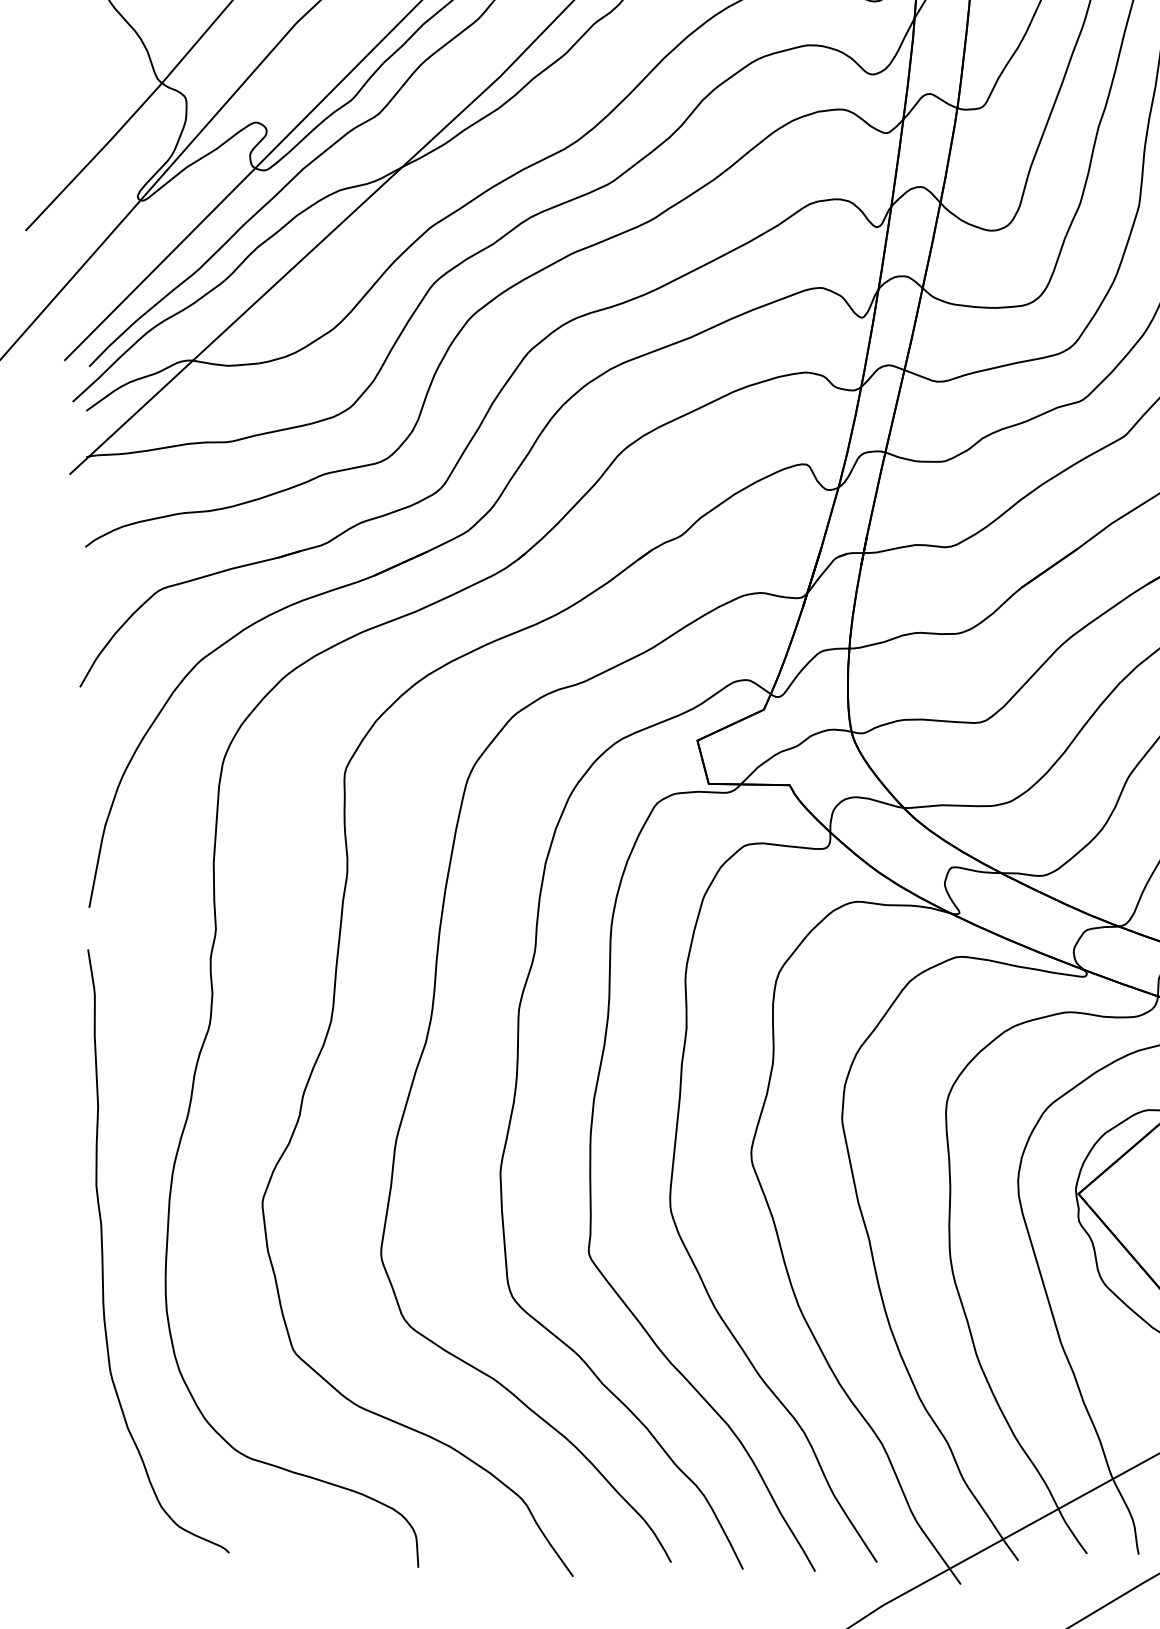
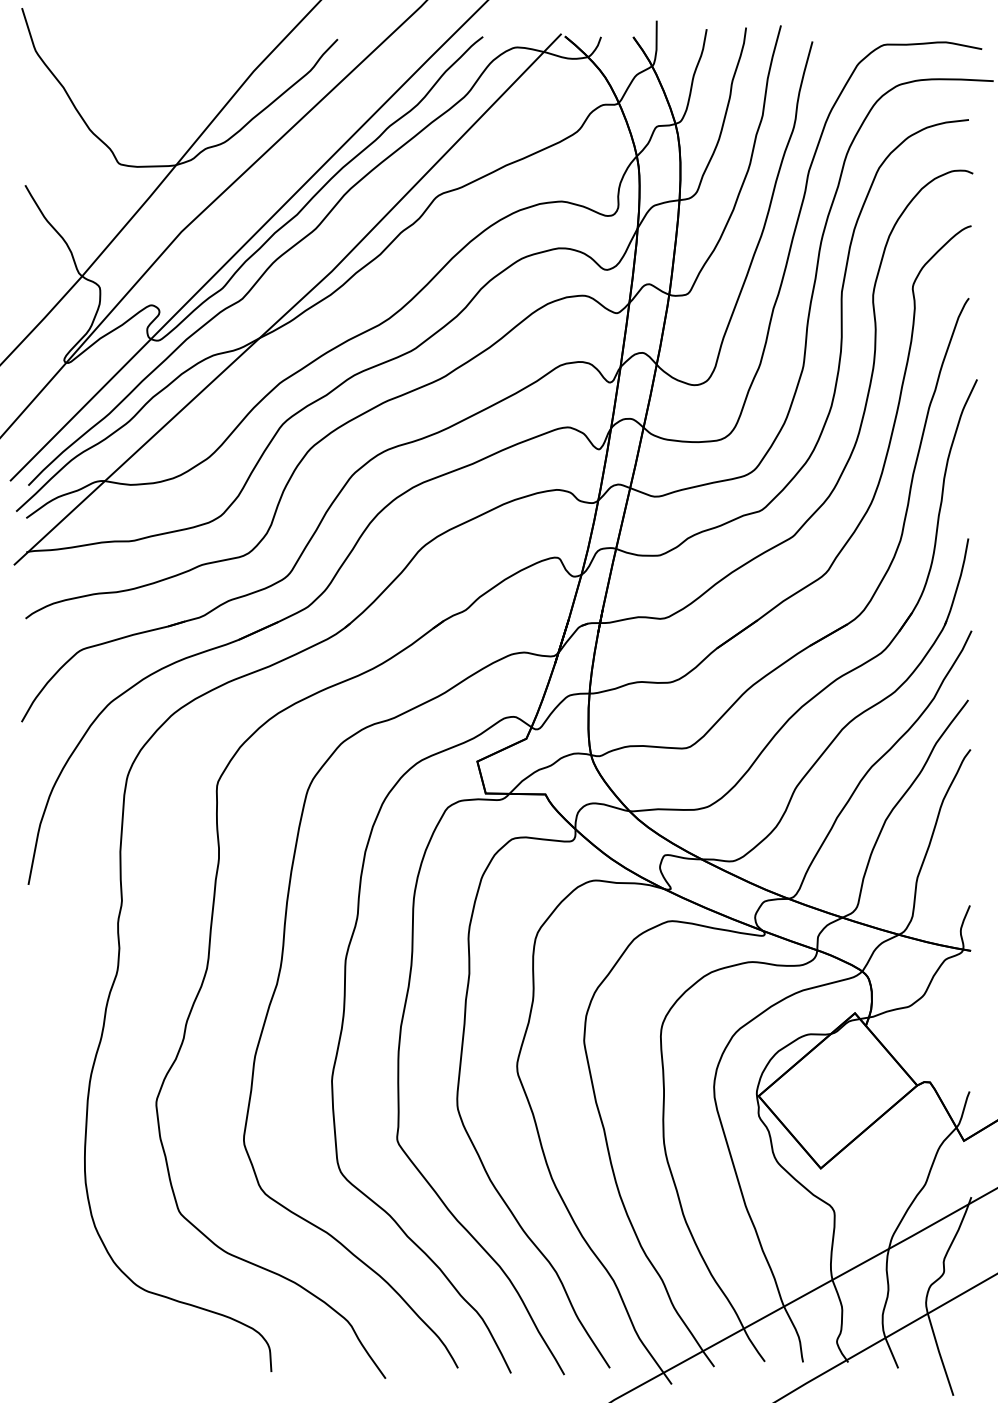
curve: (104, 1256) -> (39, 1142), removed

